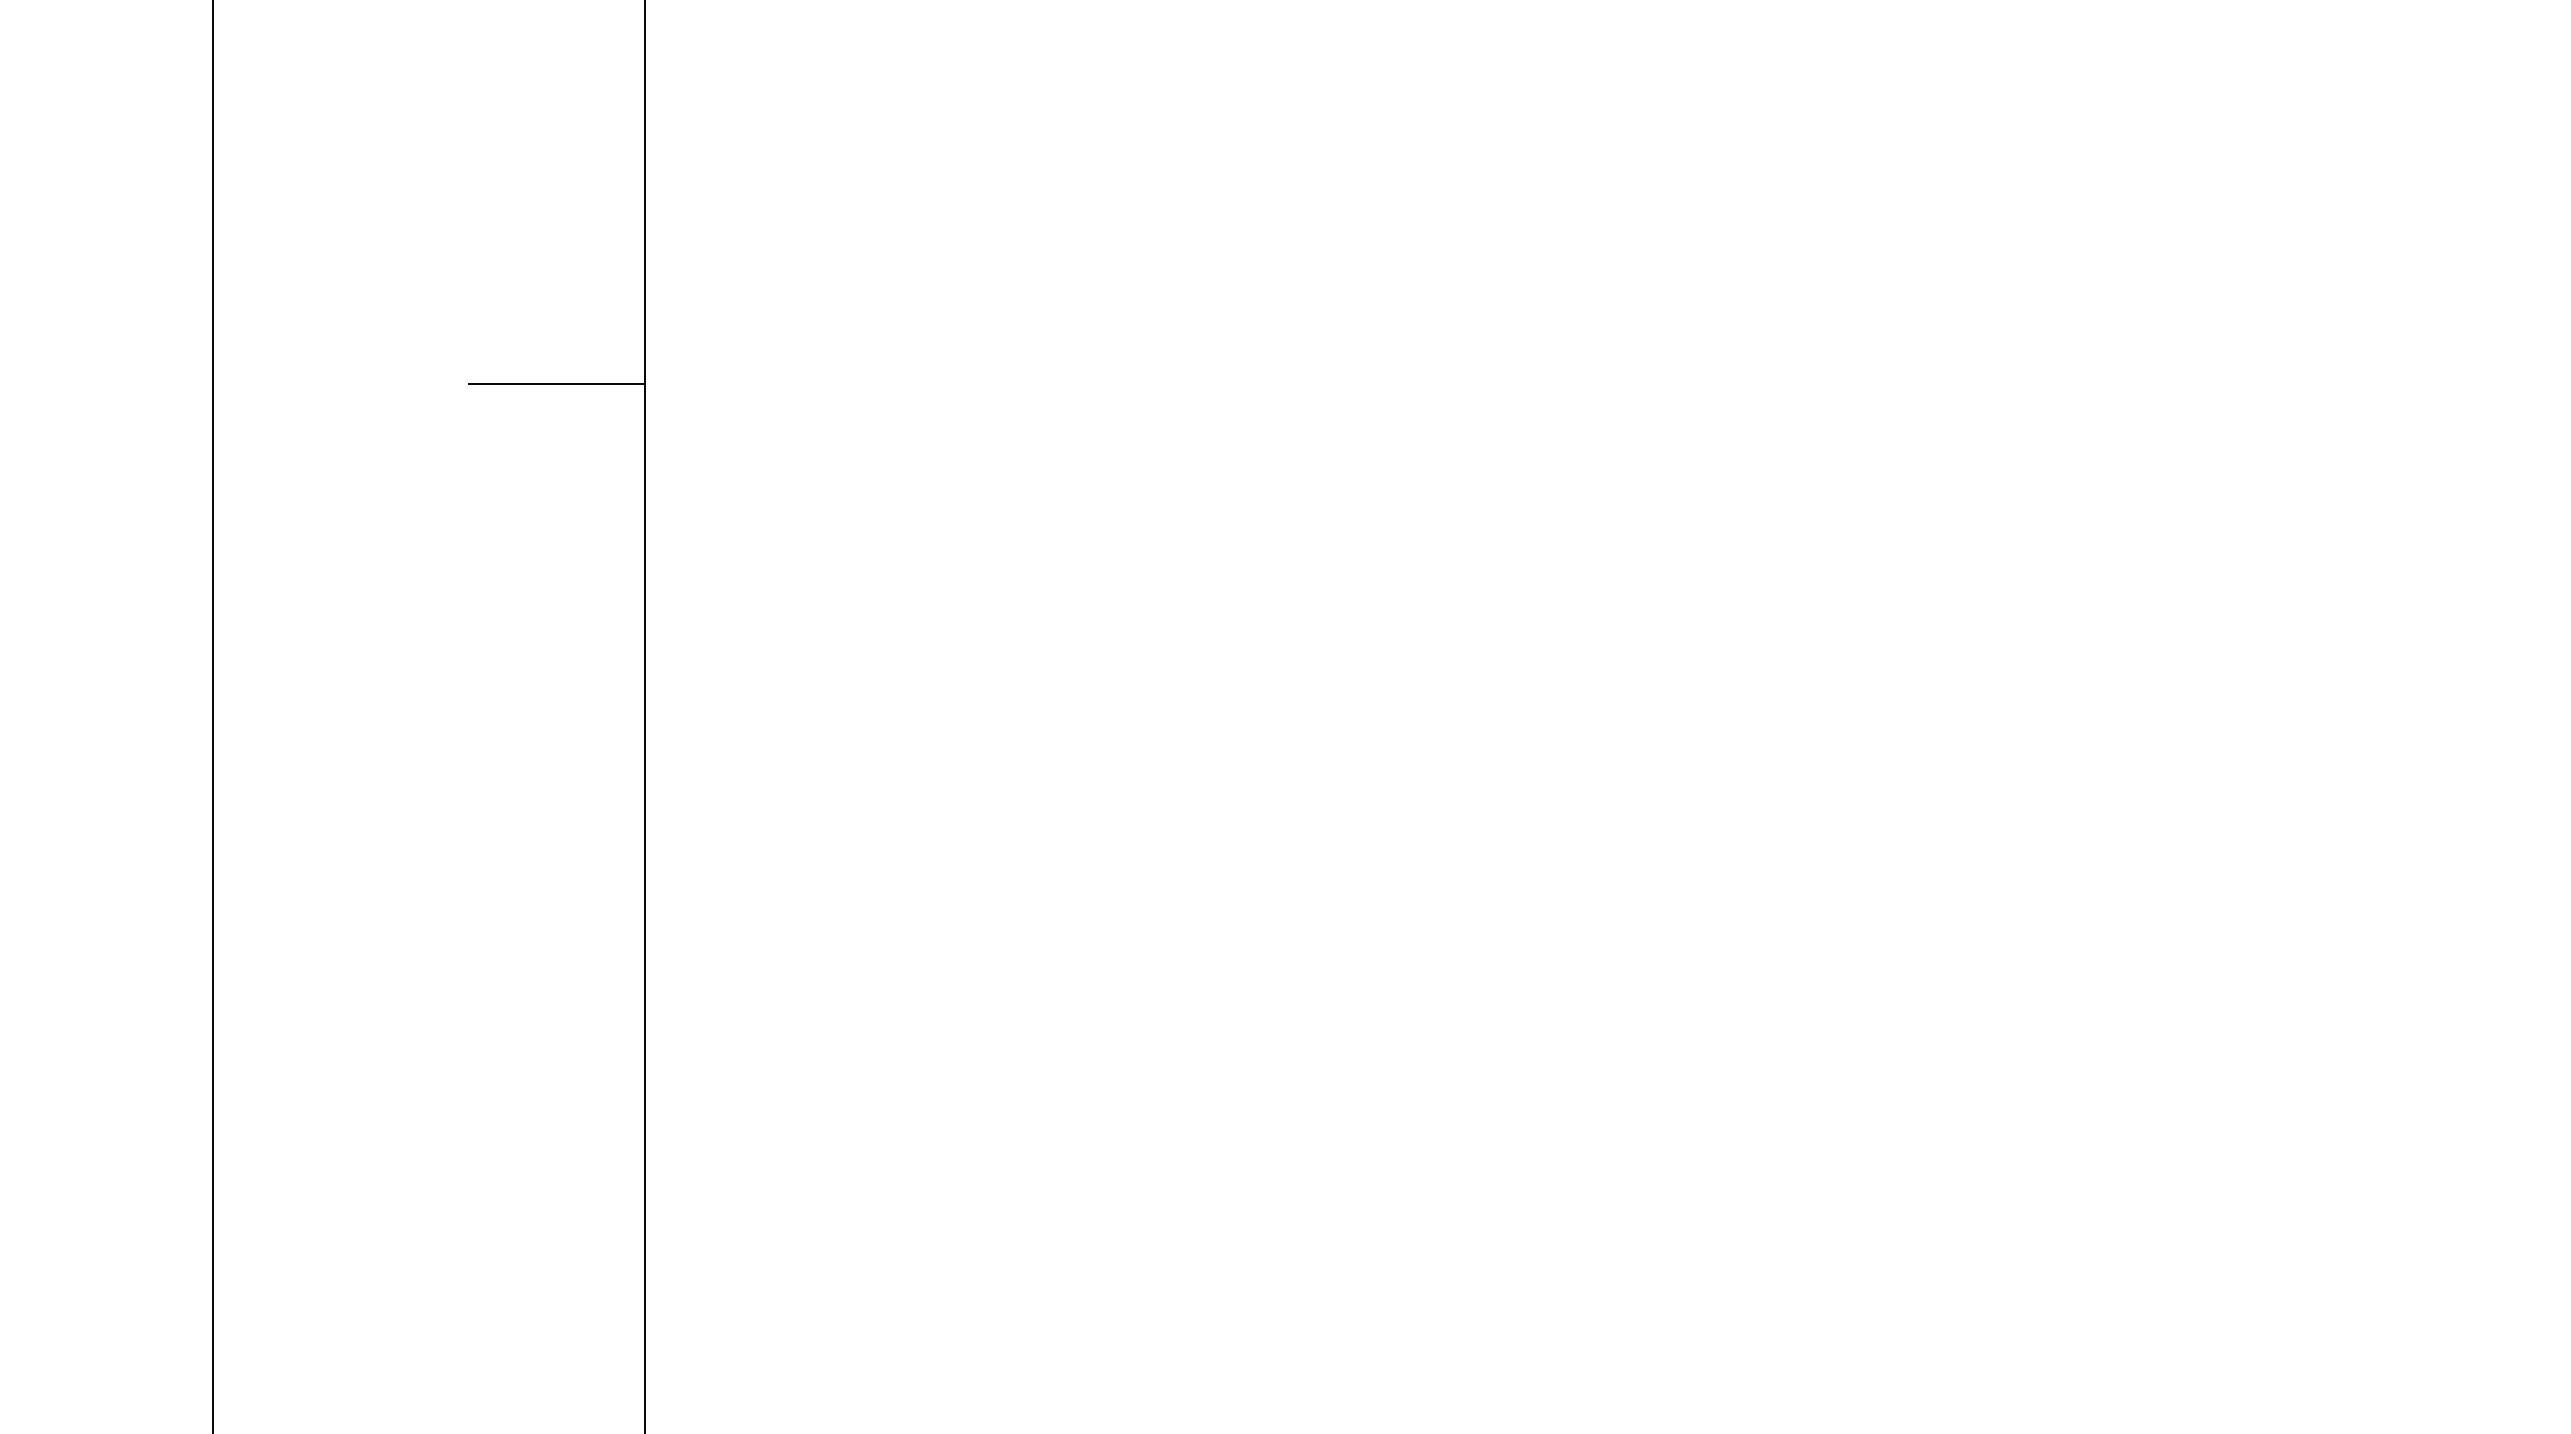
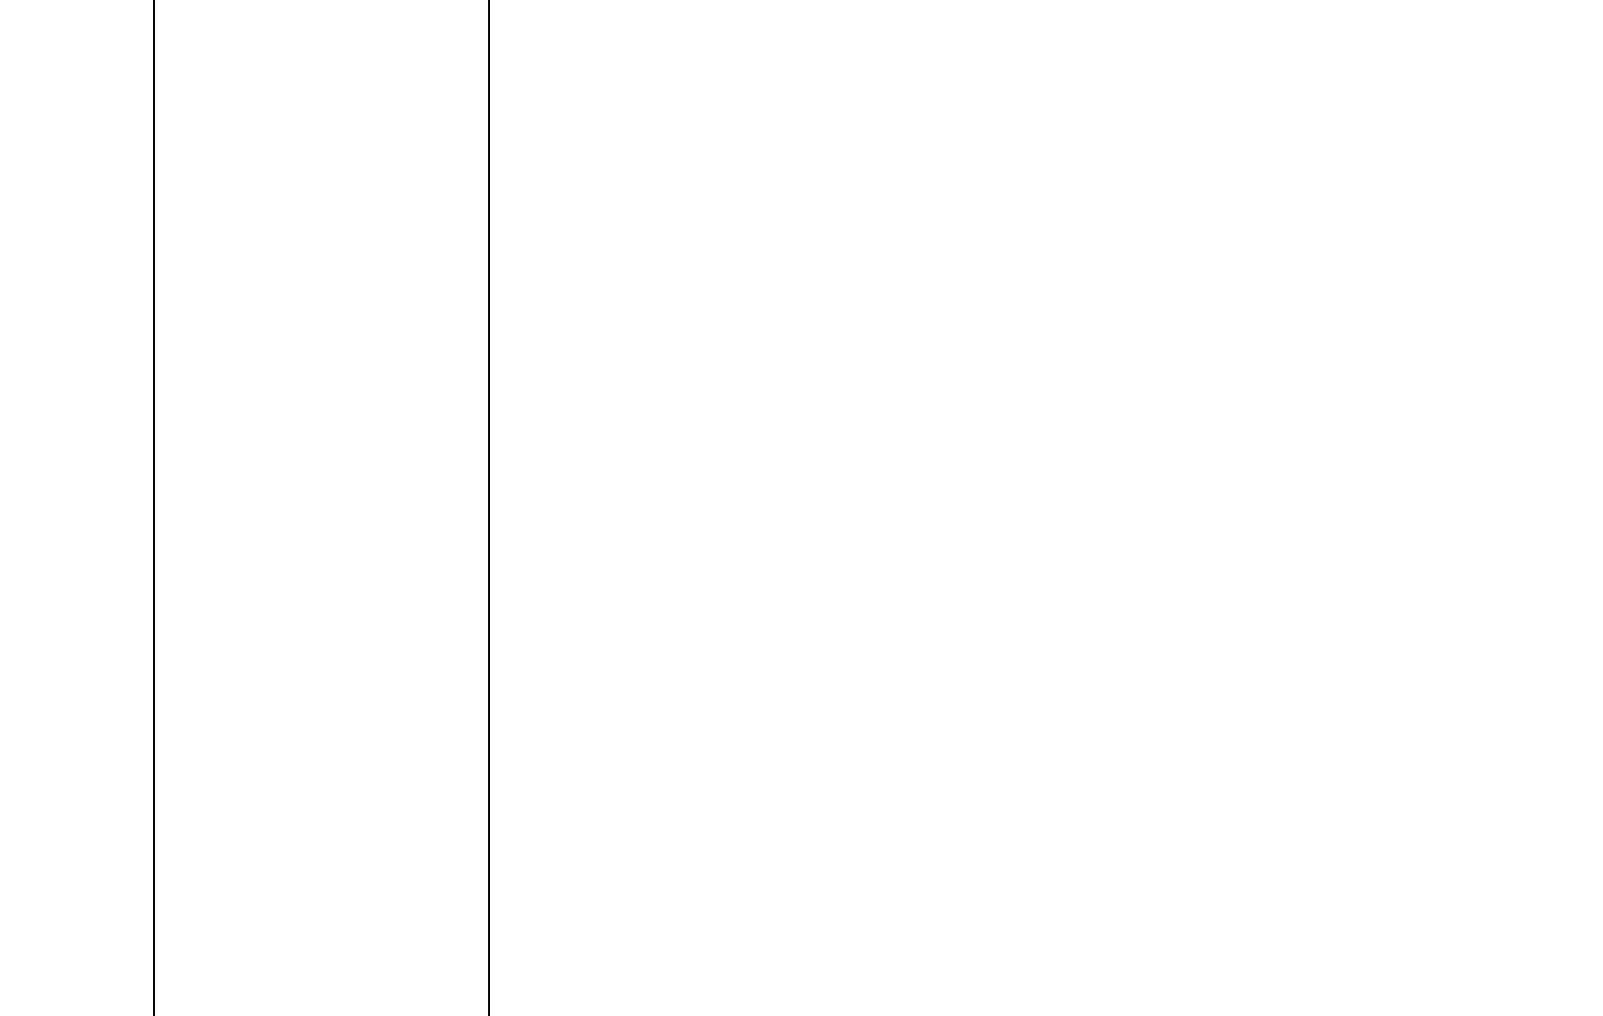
line: (556, 383) -> (420, 382), removed

